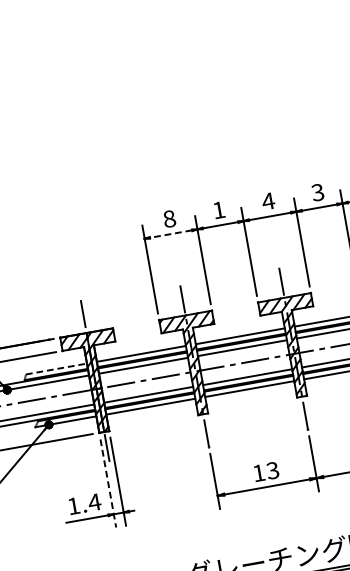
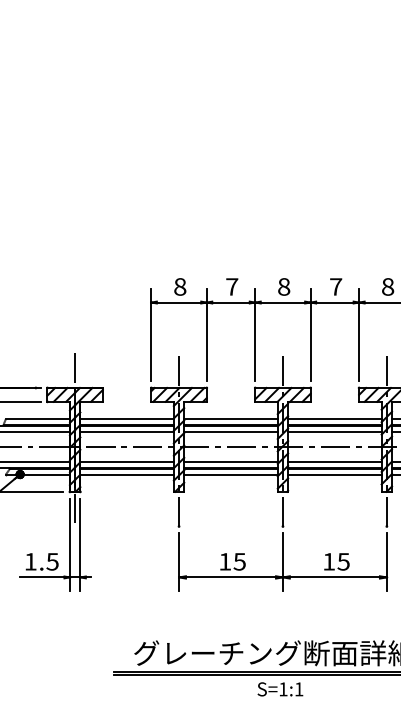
text: (317, 192) -> (335, 286), 3 -> 7
text: (267, 201) -> (283, 286), 4 -> 8
text: (219, 209) -> (232, 286), 1 -> 7
line: (170, 234) -> (178, 302), dashed -> solid
line: (57, 369) -> (38, 419), dashed -> solid
text: (272, 470) -> (239, 561), 13 -> 15
line: (107, 484) -> (69, 545), dashed -> solid
text: (94, 502) -> (52, 561), 1.4 -> 1.5

